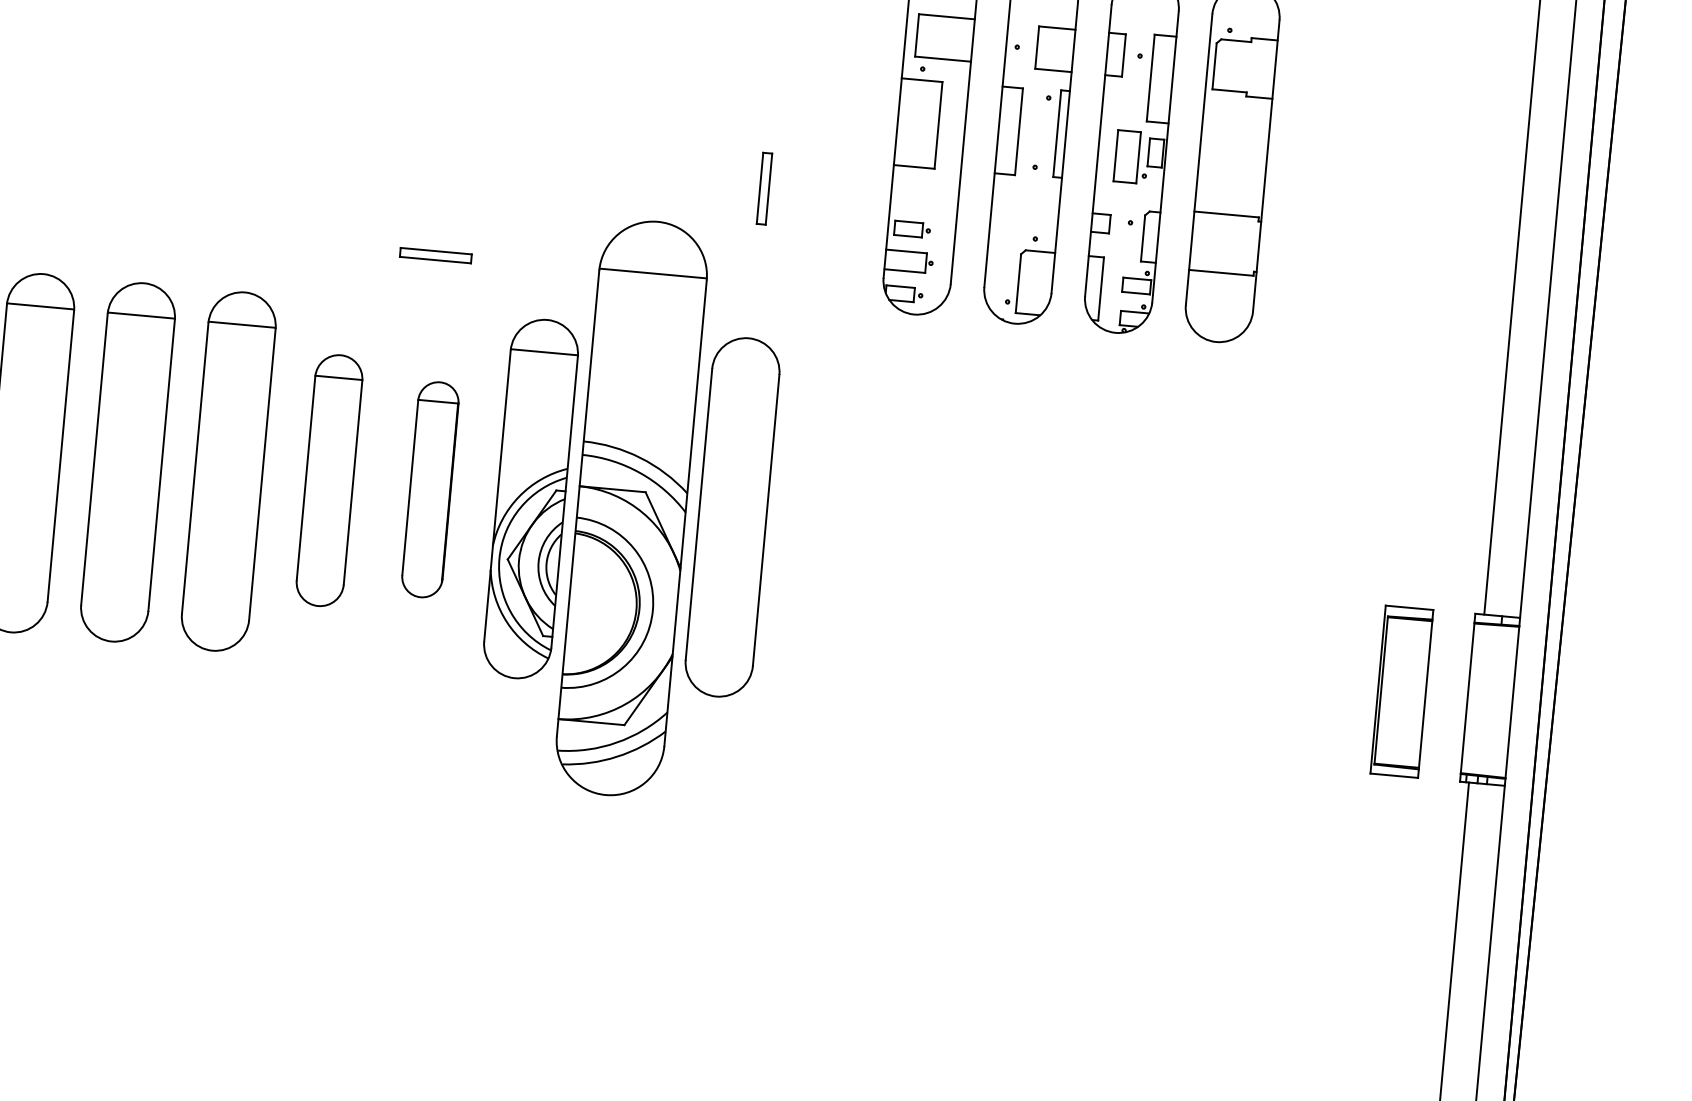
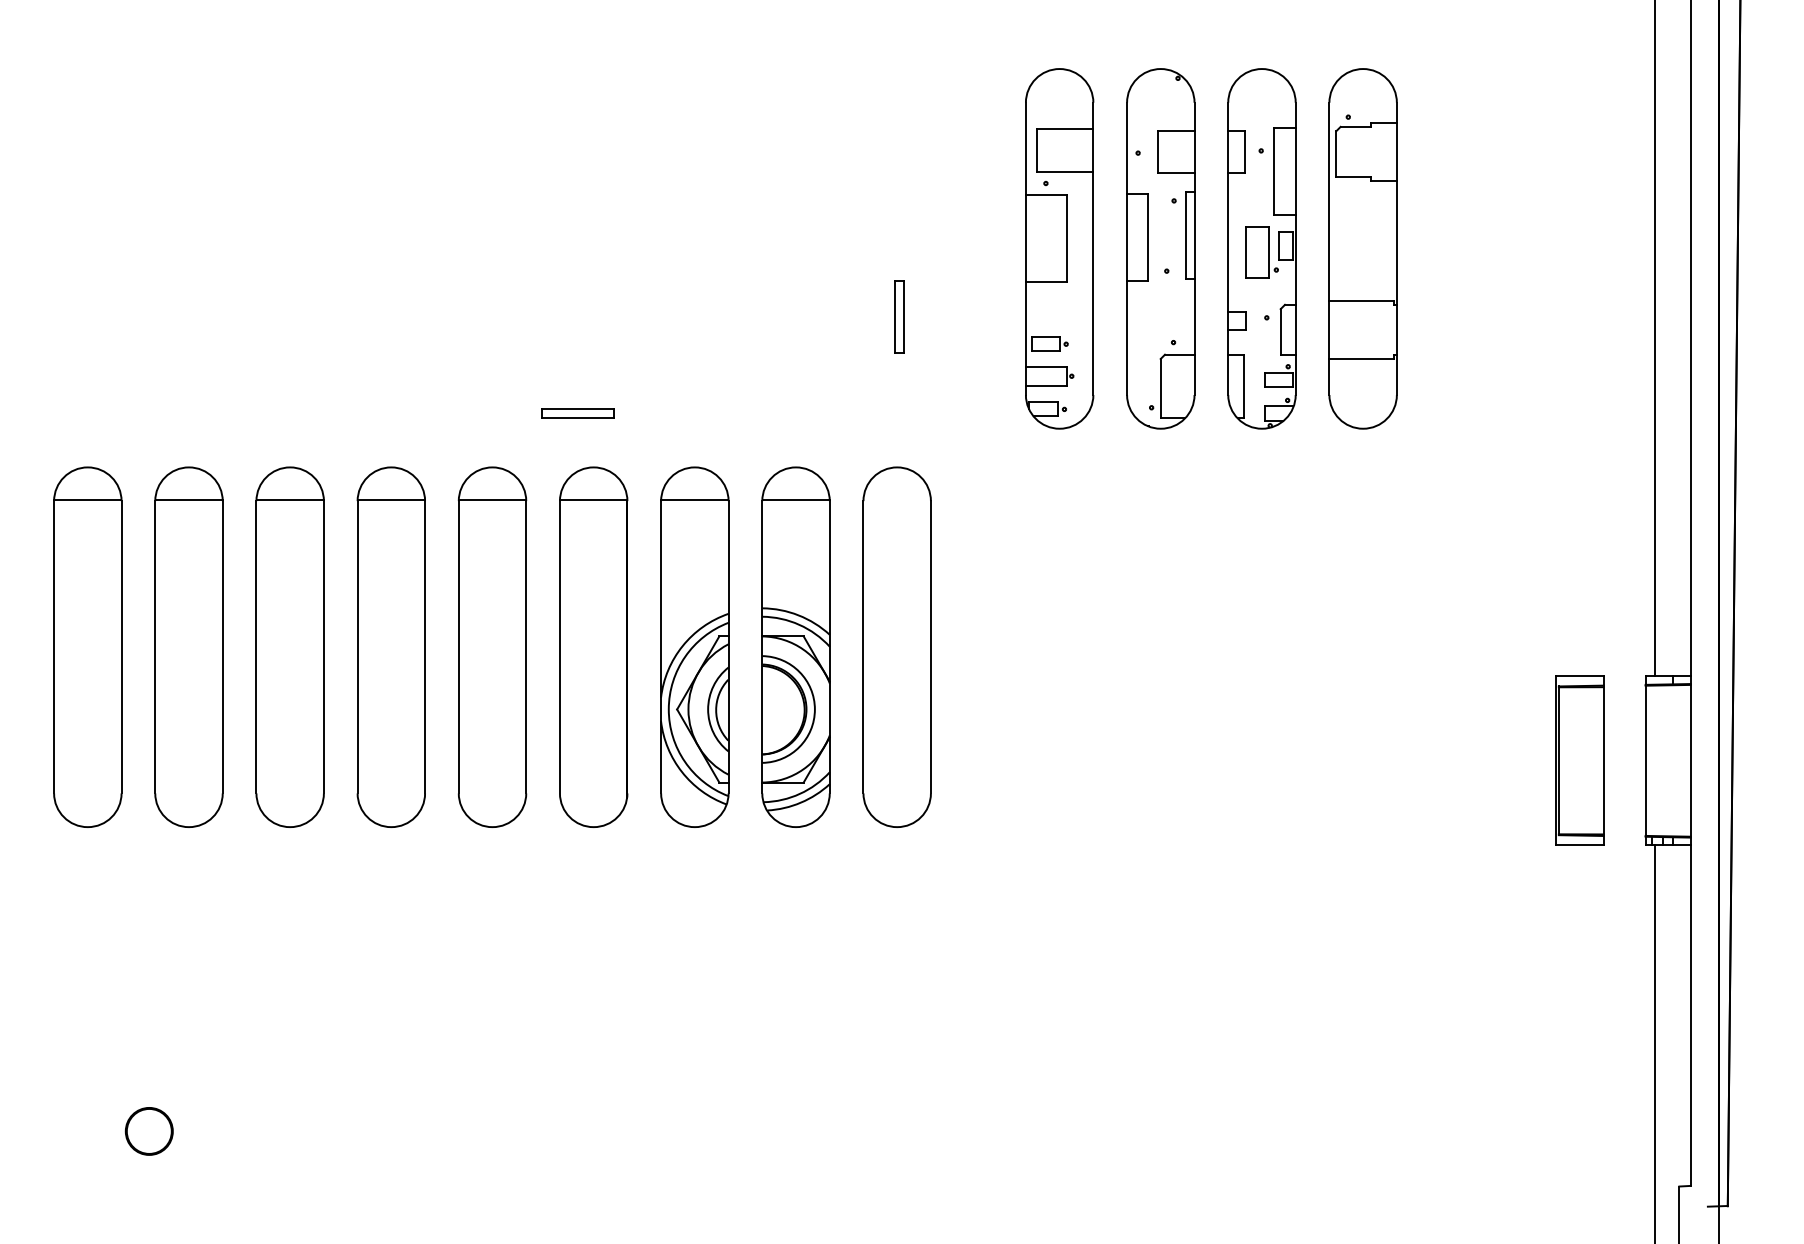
part: (329, 479) -> (492, 646), size x1.43
part: (430, 489) -> (593, 646), size x1.67
part: (631, 507) -> (795, 646), size x0.62

